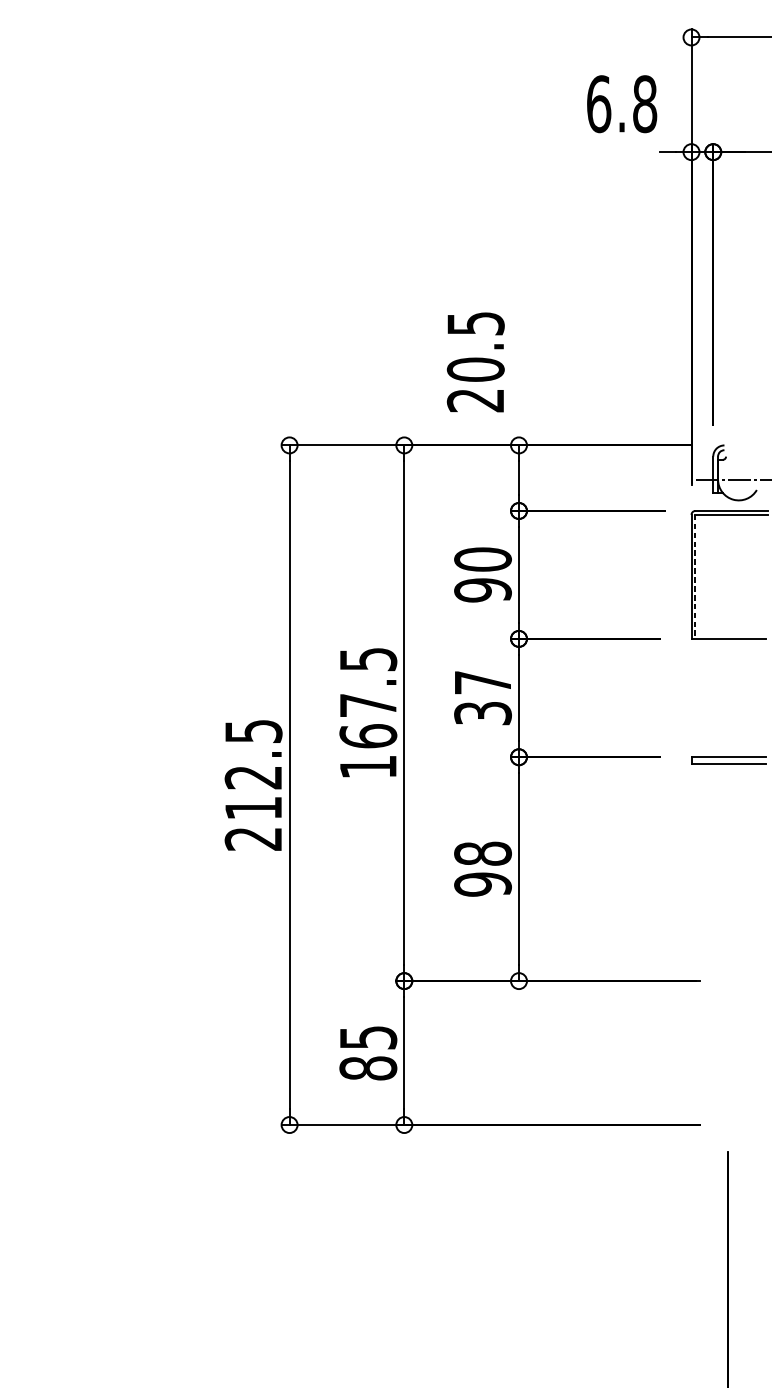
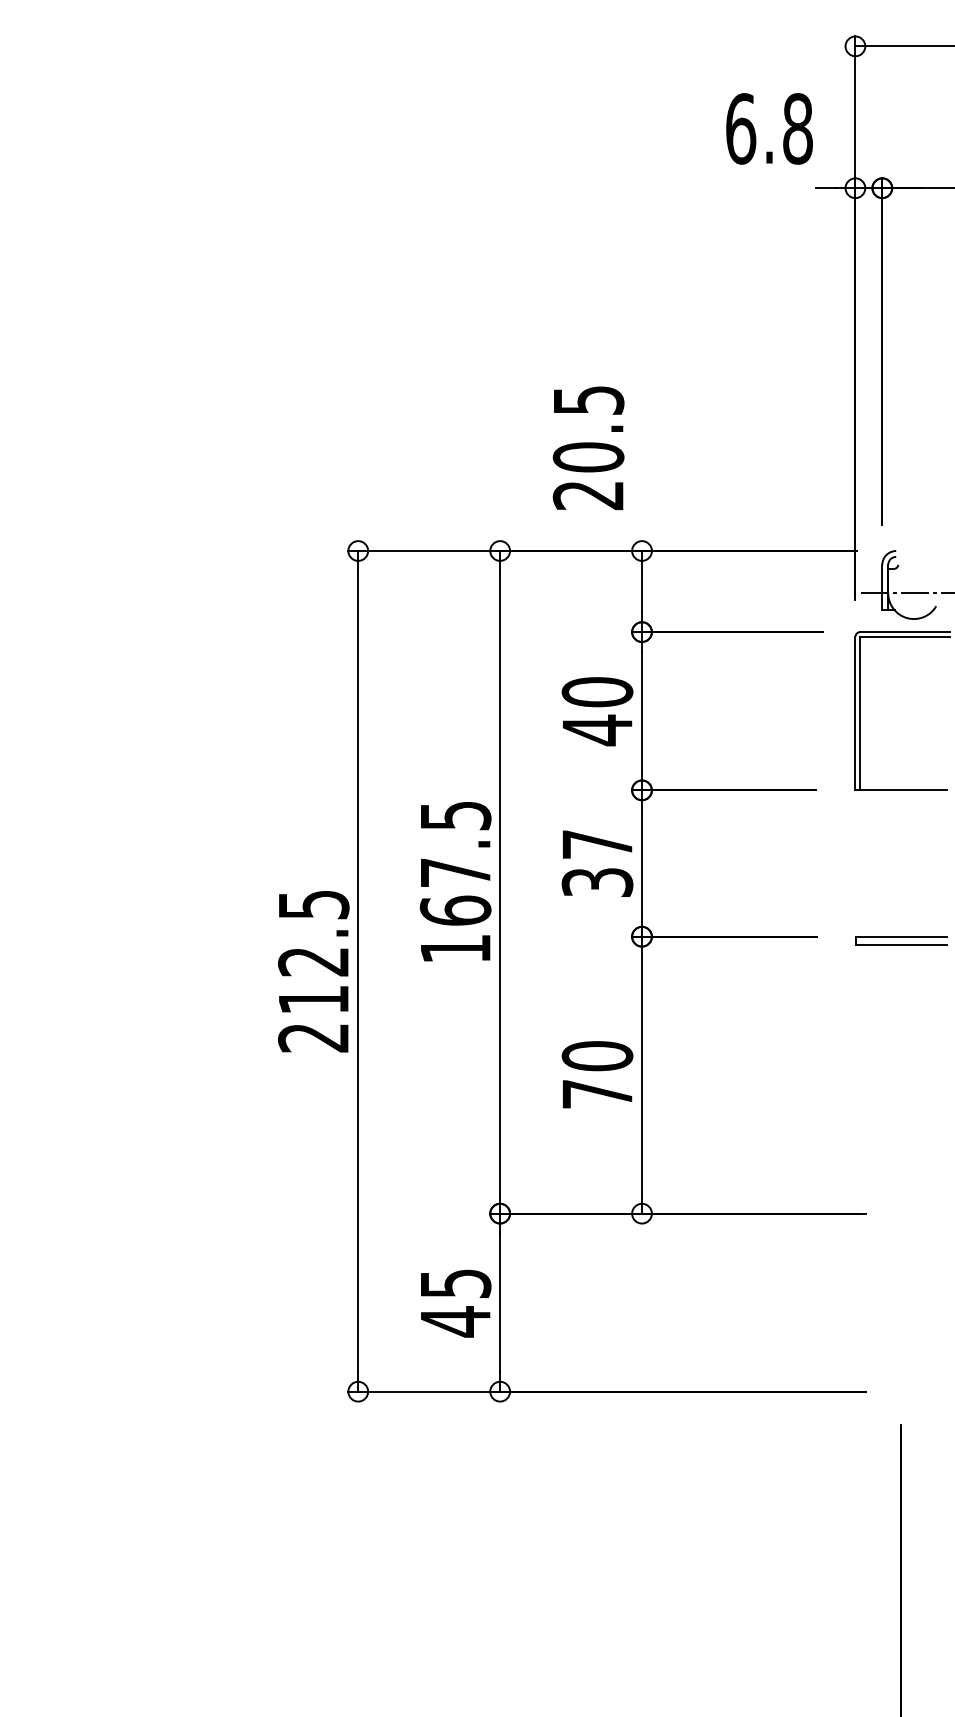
line: (695, 576) -> (860, 713), dashed -> solid
text: (483, 590) -> (597, 730), 90 -> 40
text: (483, 869) -> (597, 1075), 98 -> 70
text: (368, 1068) -> (455, 1321), 85 -> 45

